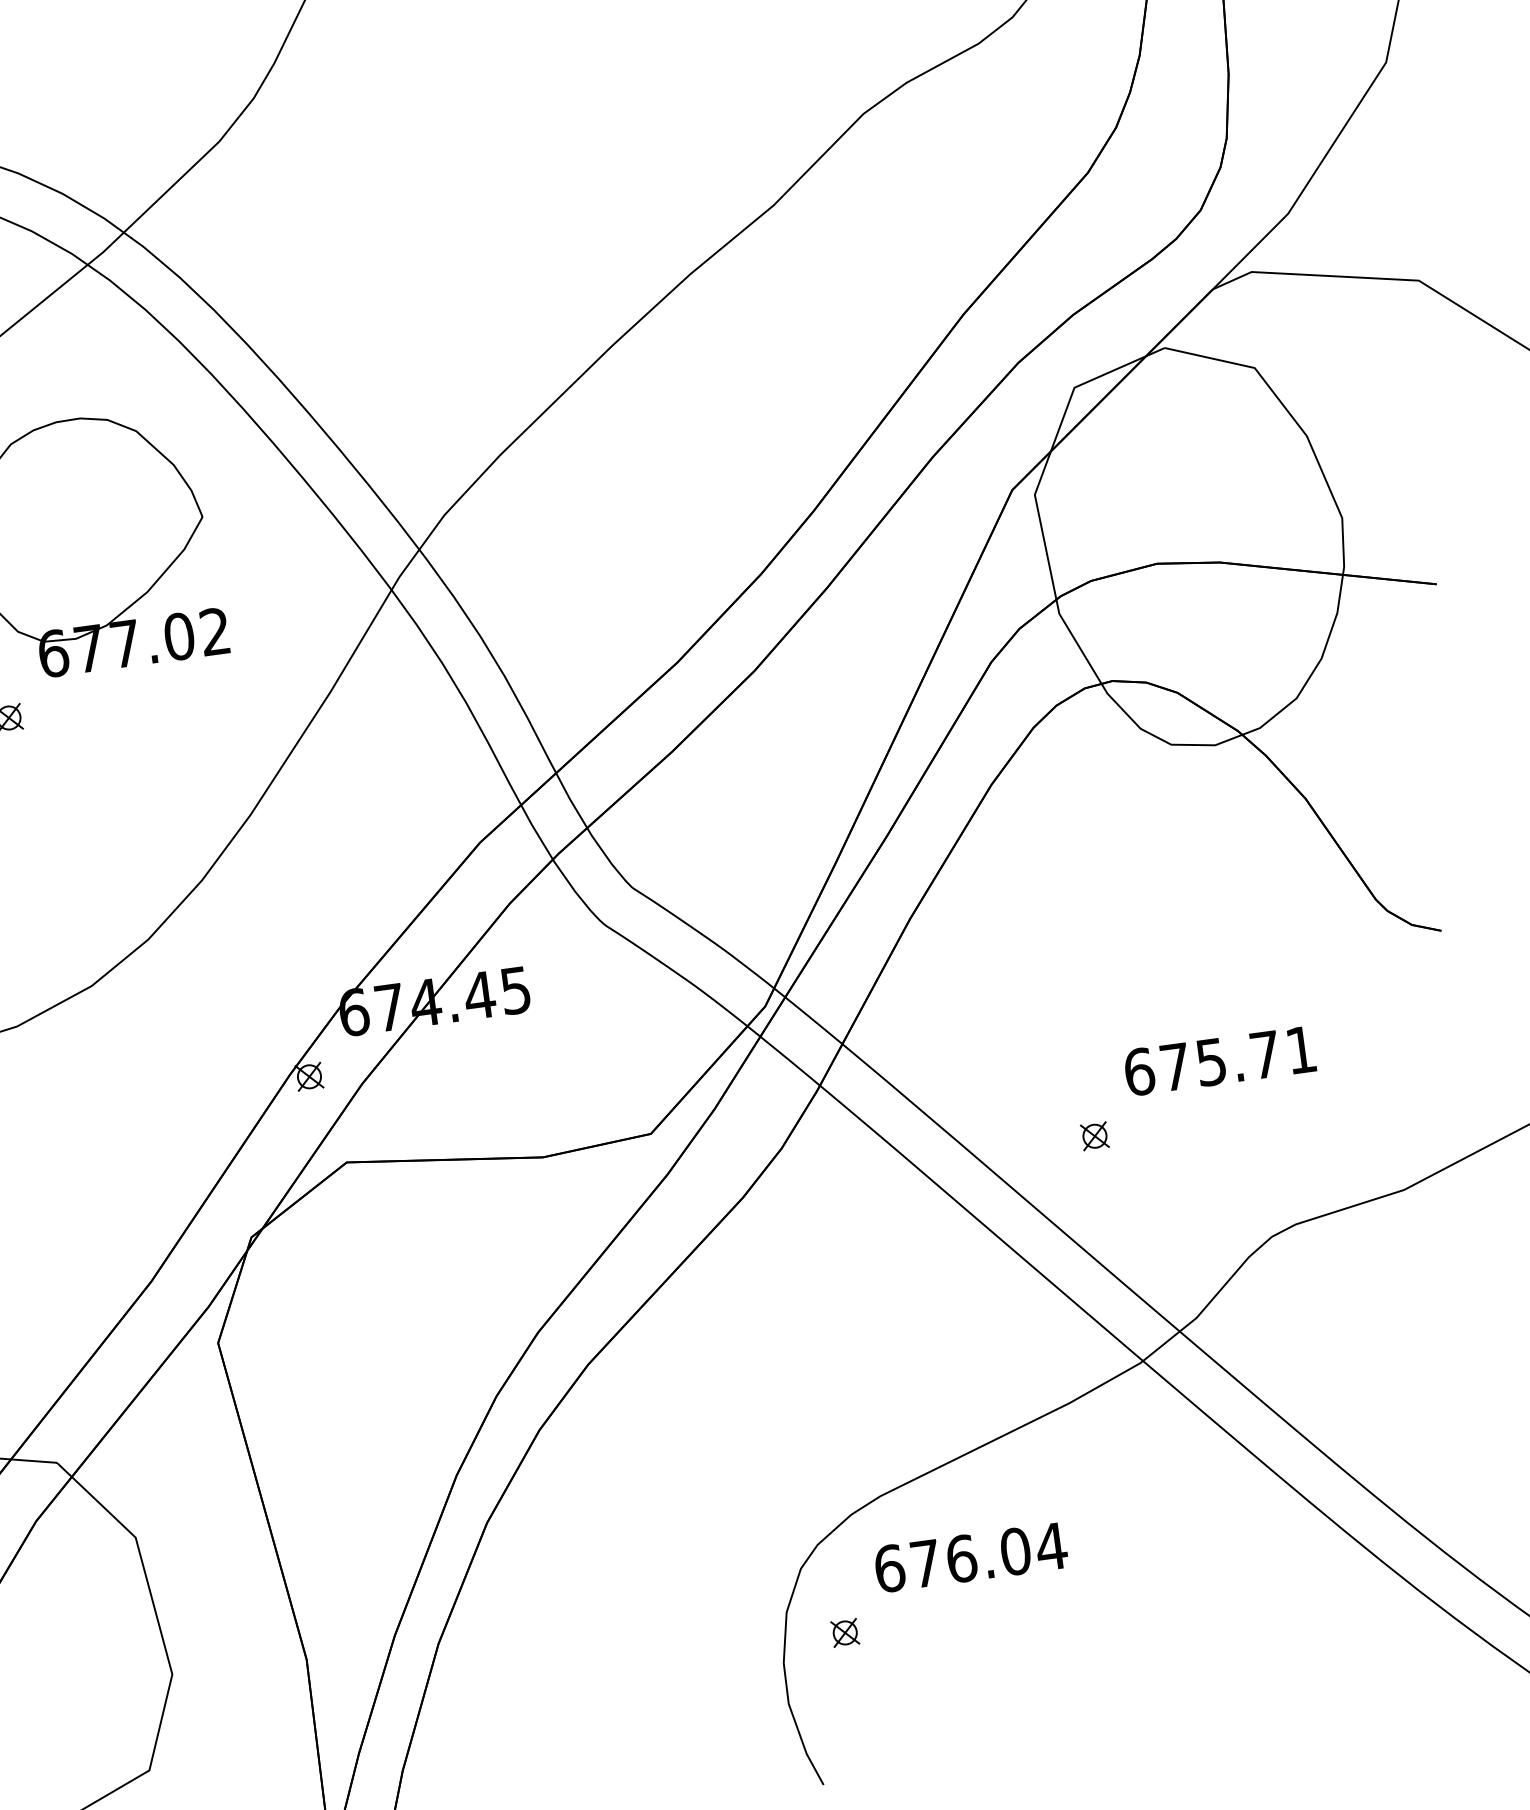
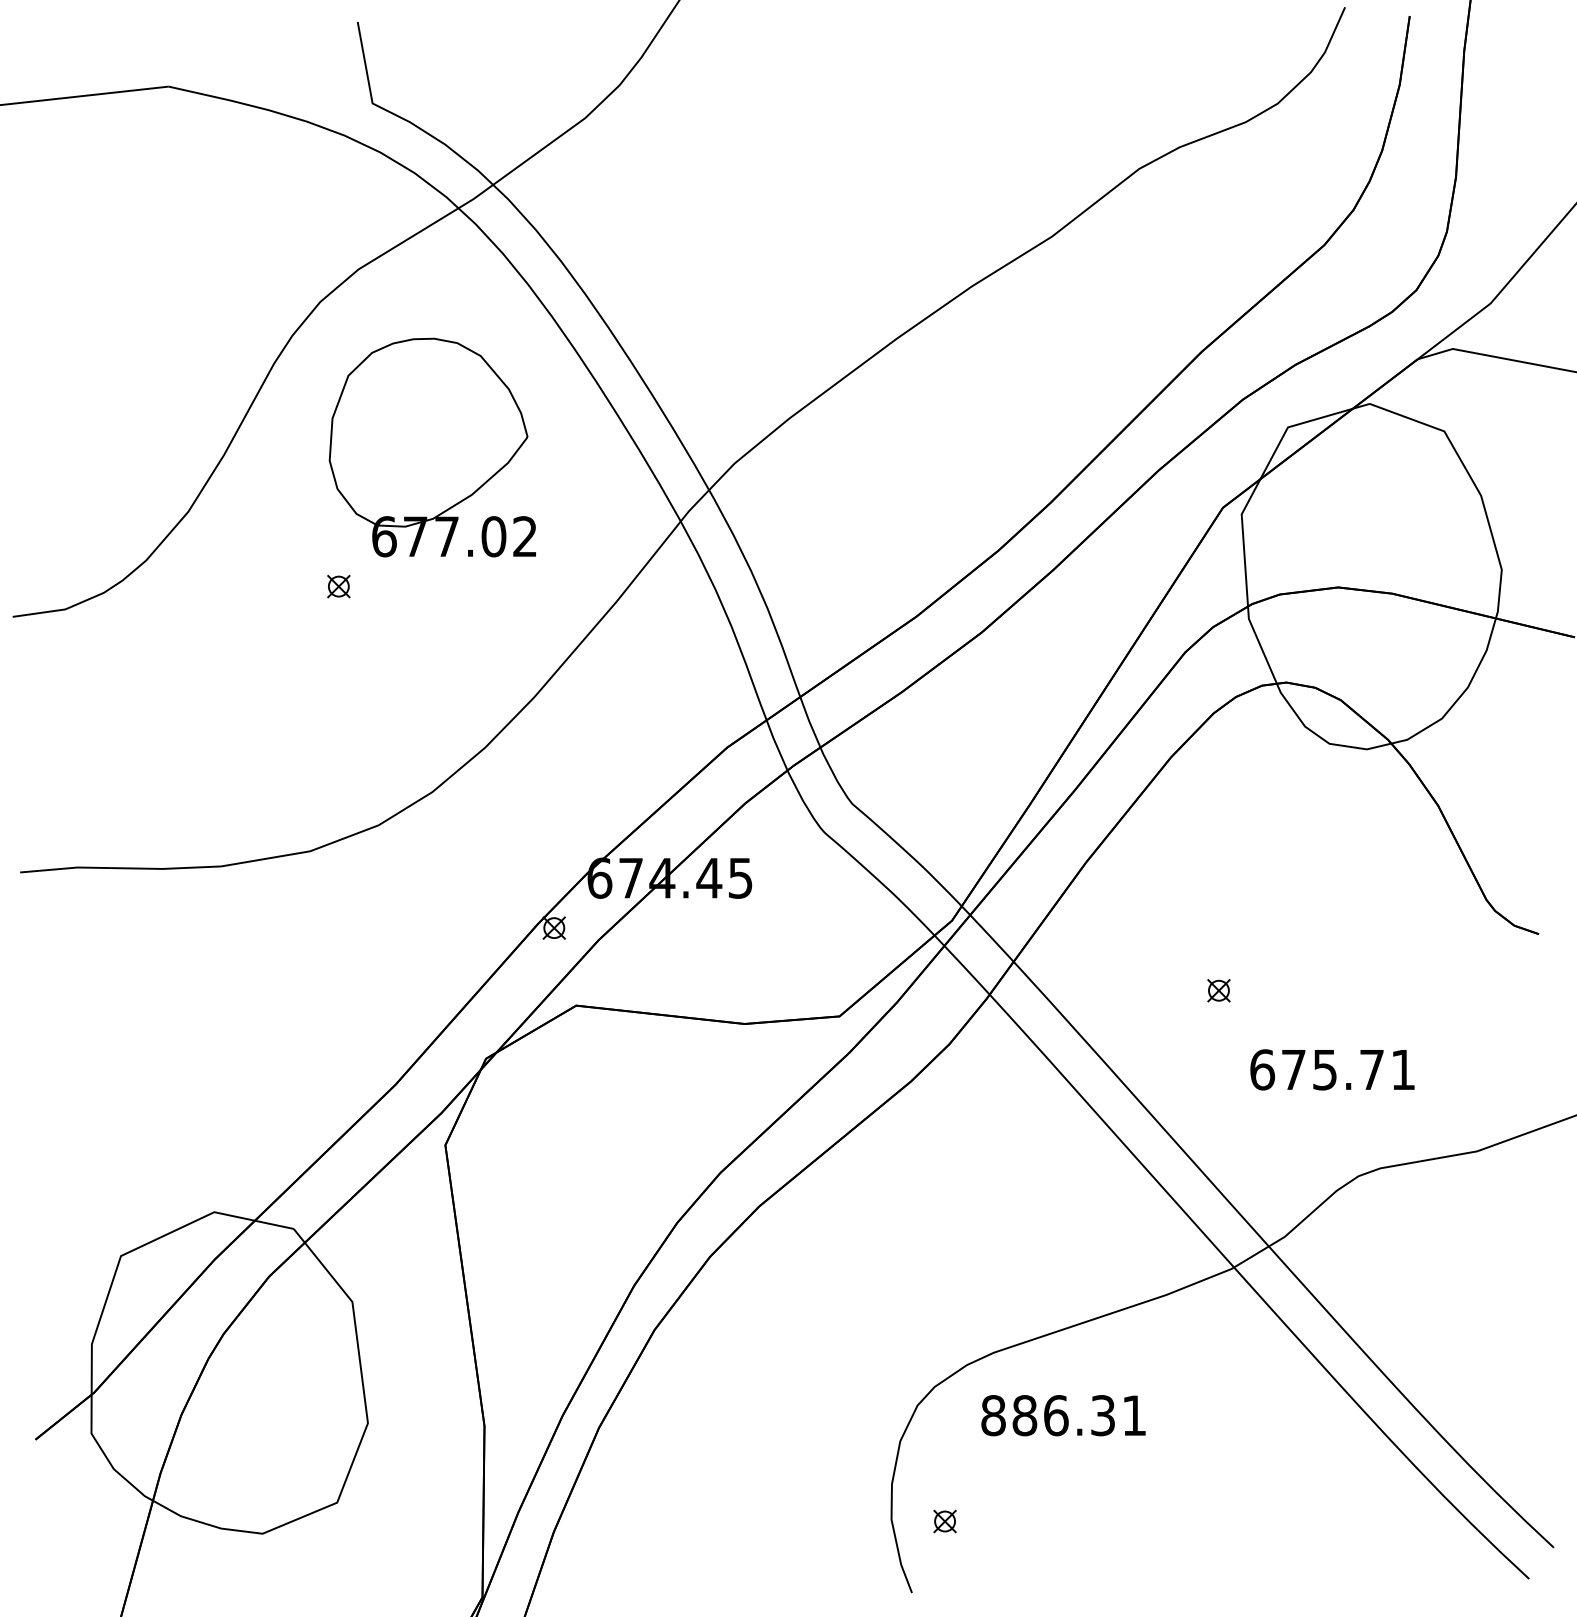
text: (1219, 1060) -> (1332, 1069), moved
part: (1094, 1136) -> (1218, 990), moved
text: (971, 1557) -> (1064, 1415), 676.04 -> 886.31
part: (844, 1633) -> (944, 1521), moved

